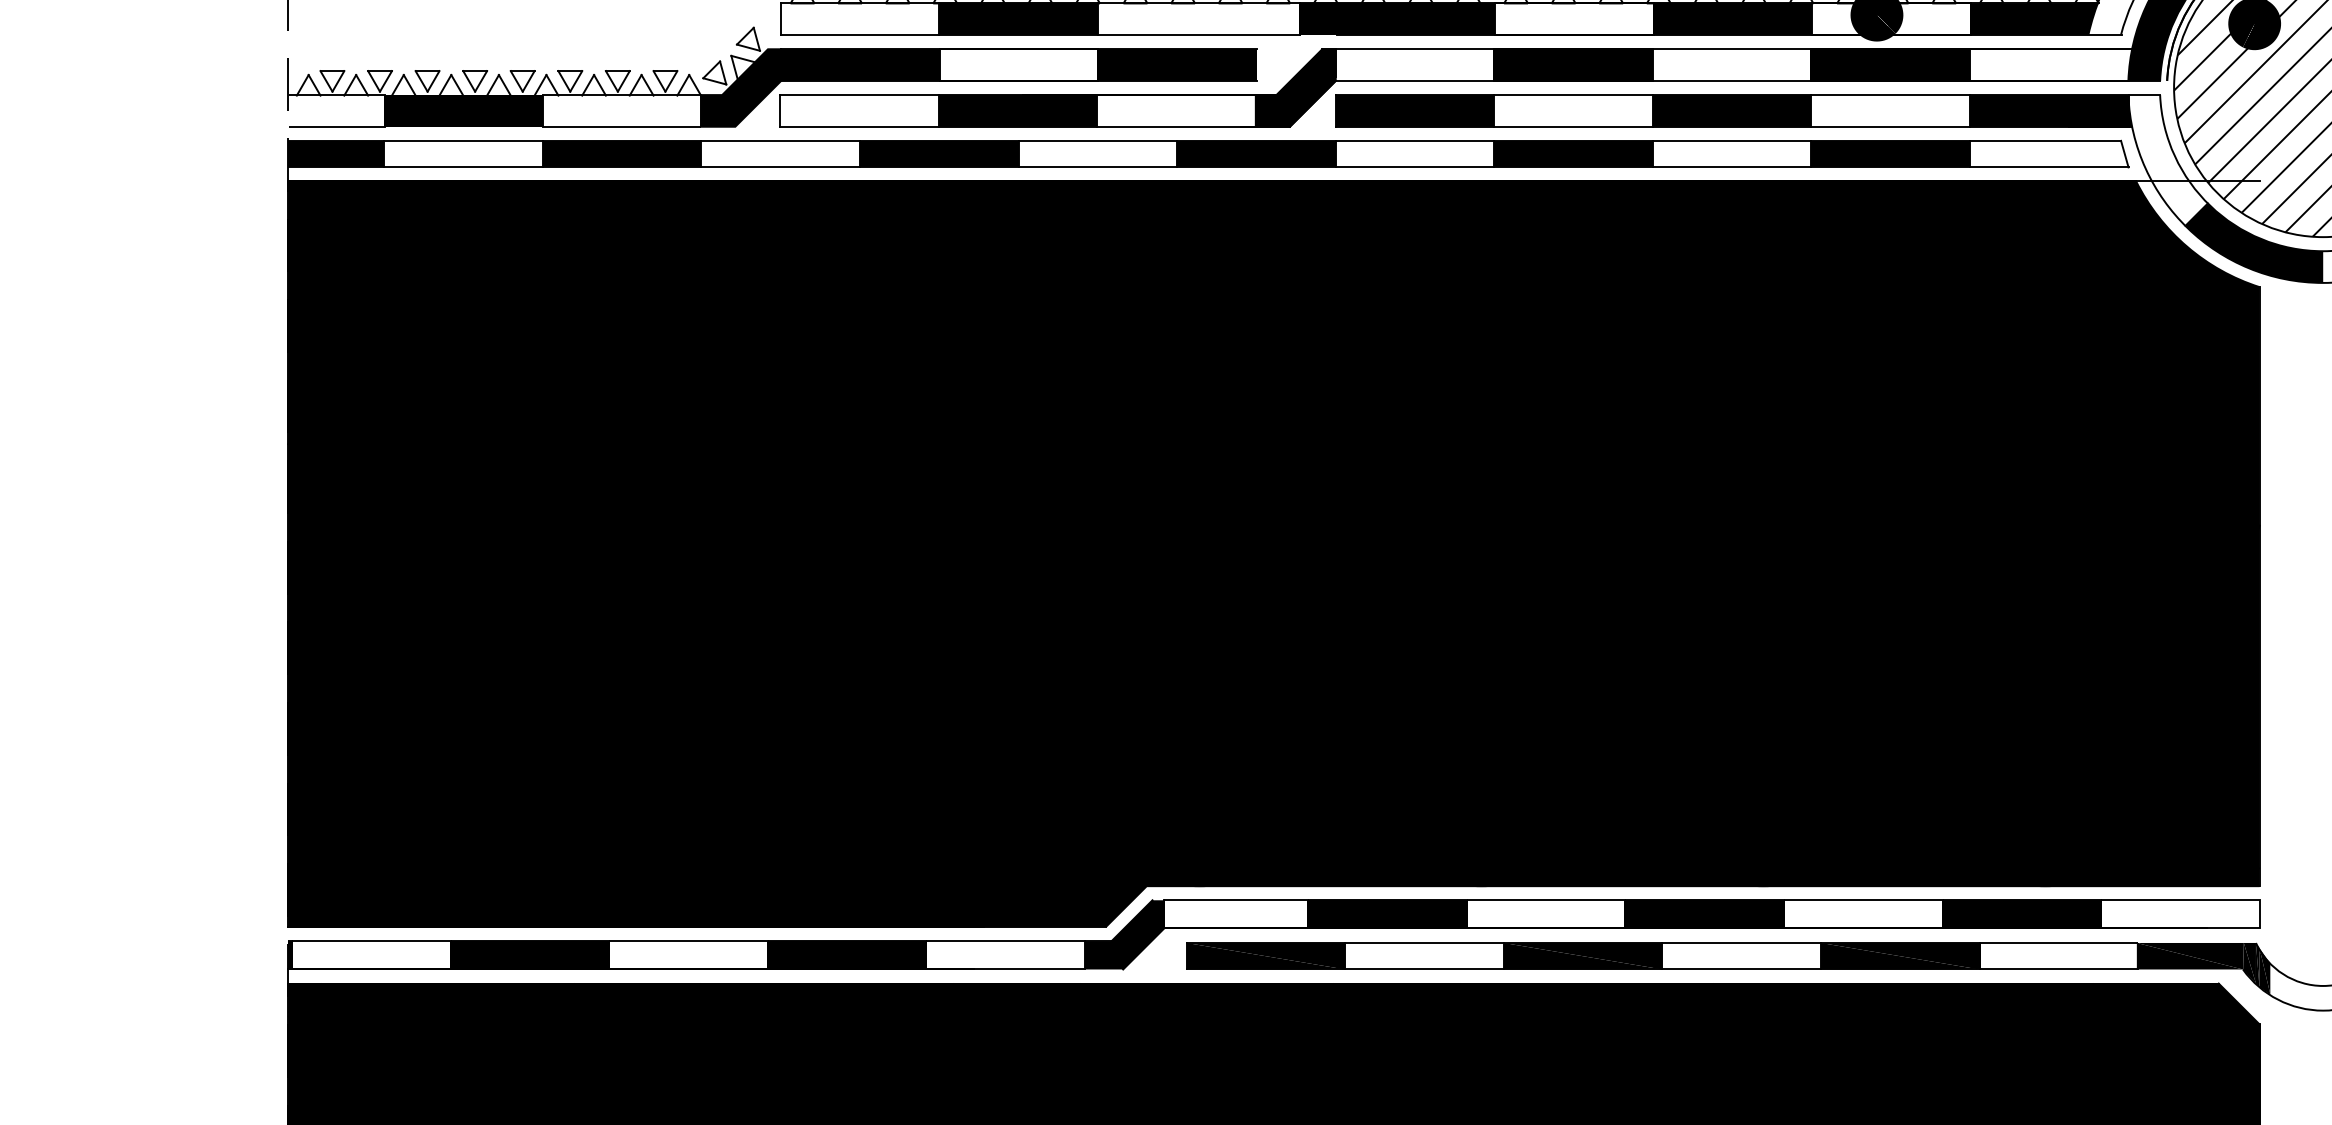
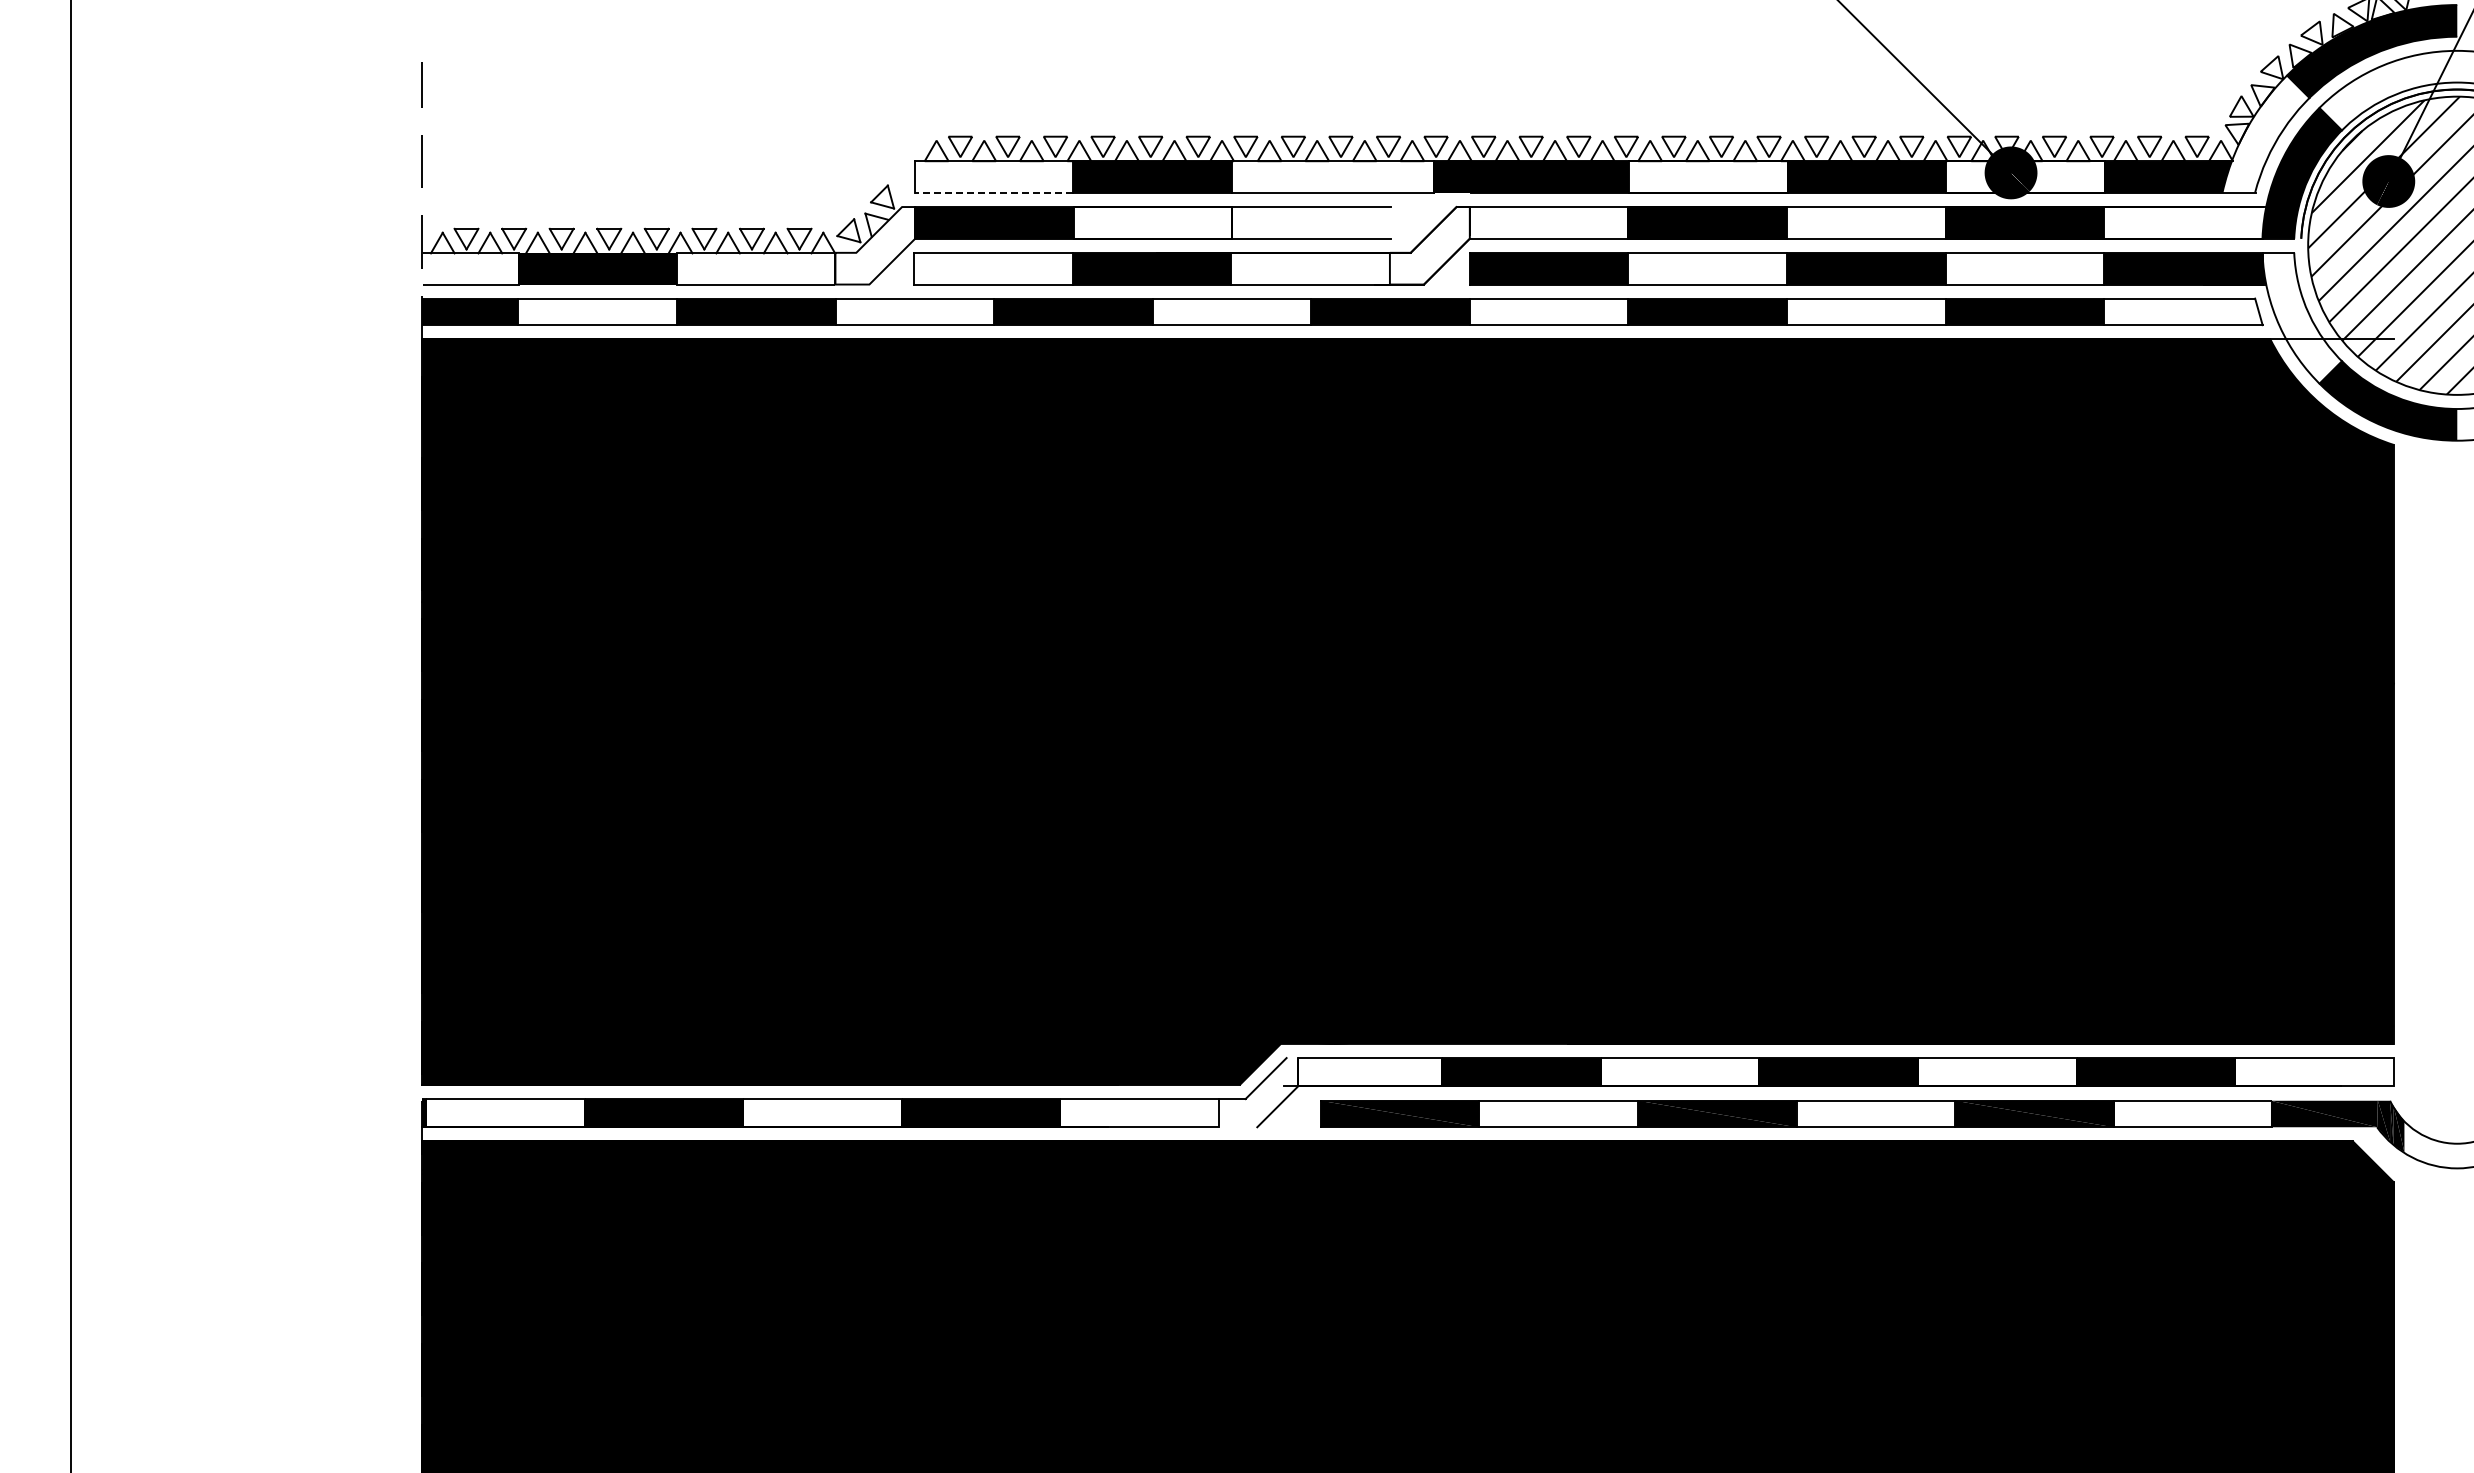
line: (859, 34) -> (993, 192), solid -> dashed
fill: (1177, 64) -> (1311, 222), removed
fill: (741, 87) -> (875, 245), removed
fill: (1295, 87) -> (1429, 245), removed
fill: (1124, 934) -> (1258, 1092), removed

